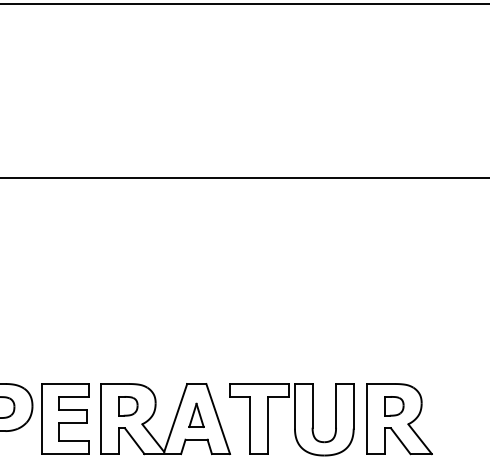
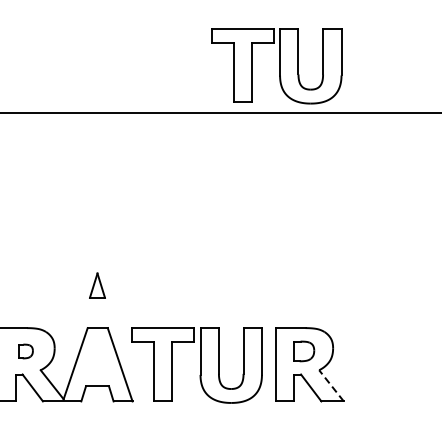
part: (367, 133) -> (276, 65), added
part: (128, 406) -> (26, 351), size x0.7
part: (196, 414) -> (97, 284), moved
line: (420, 439) -> (331, 386), solid -> dashed

